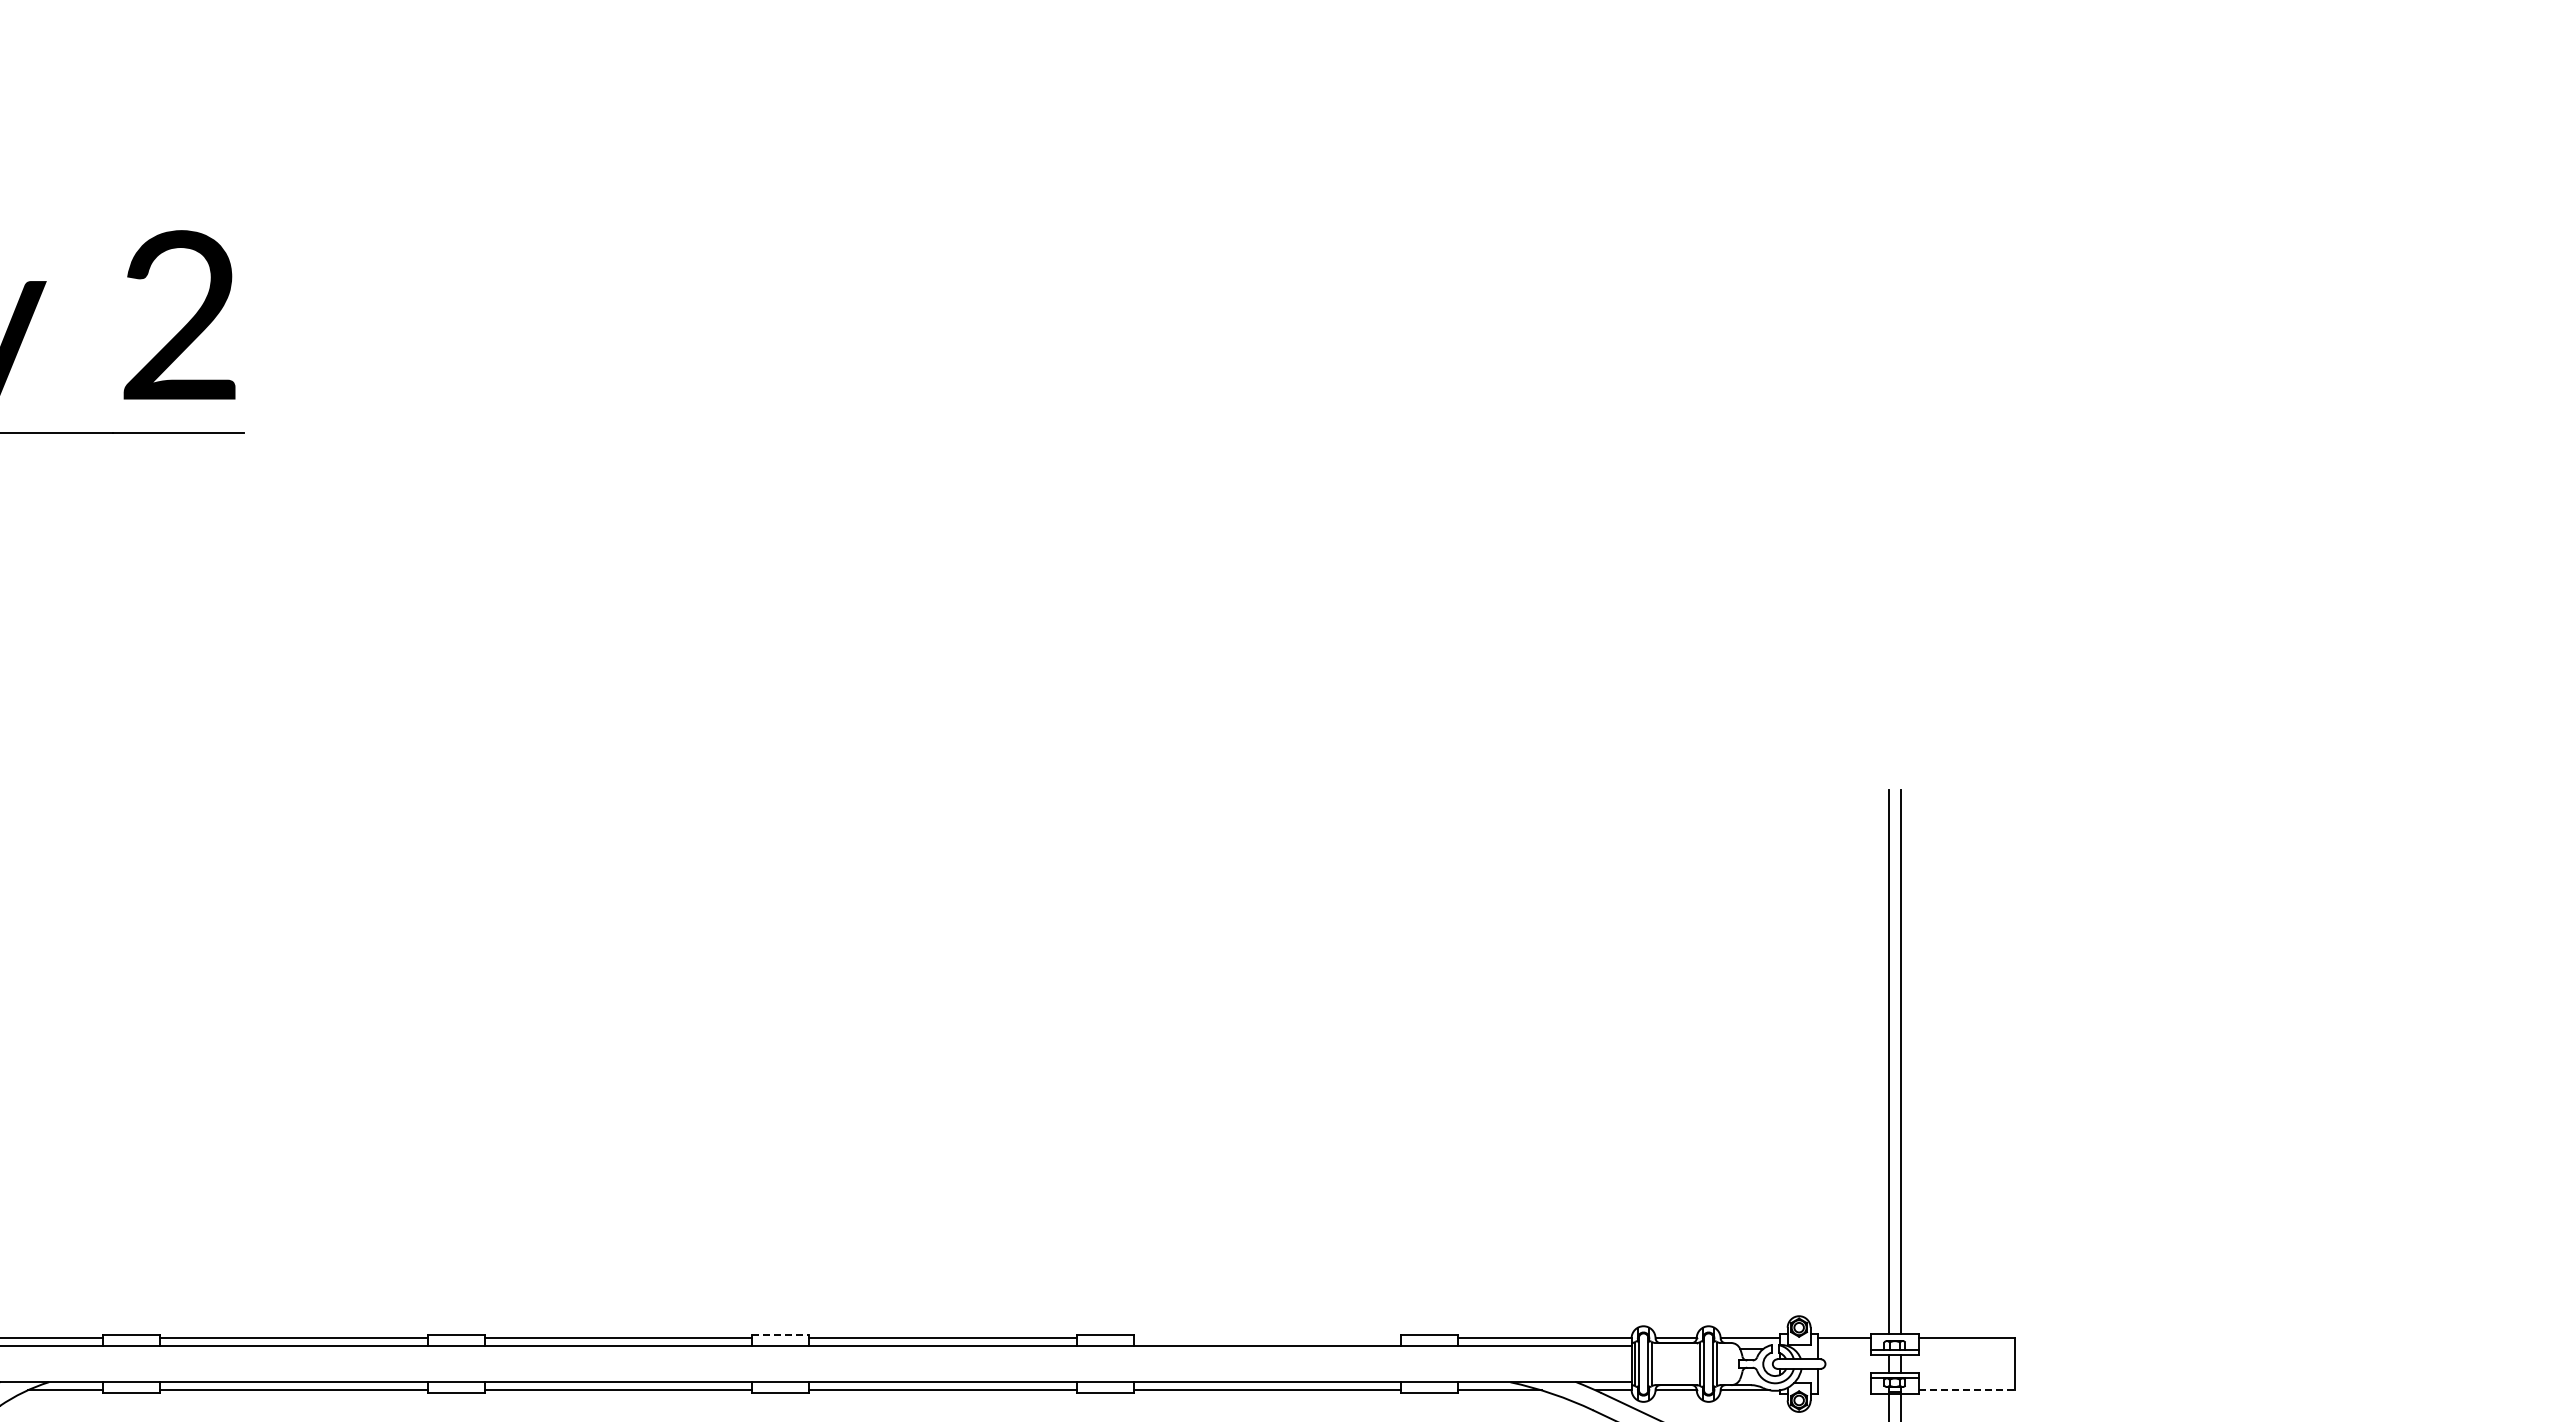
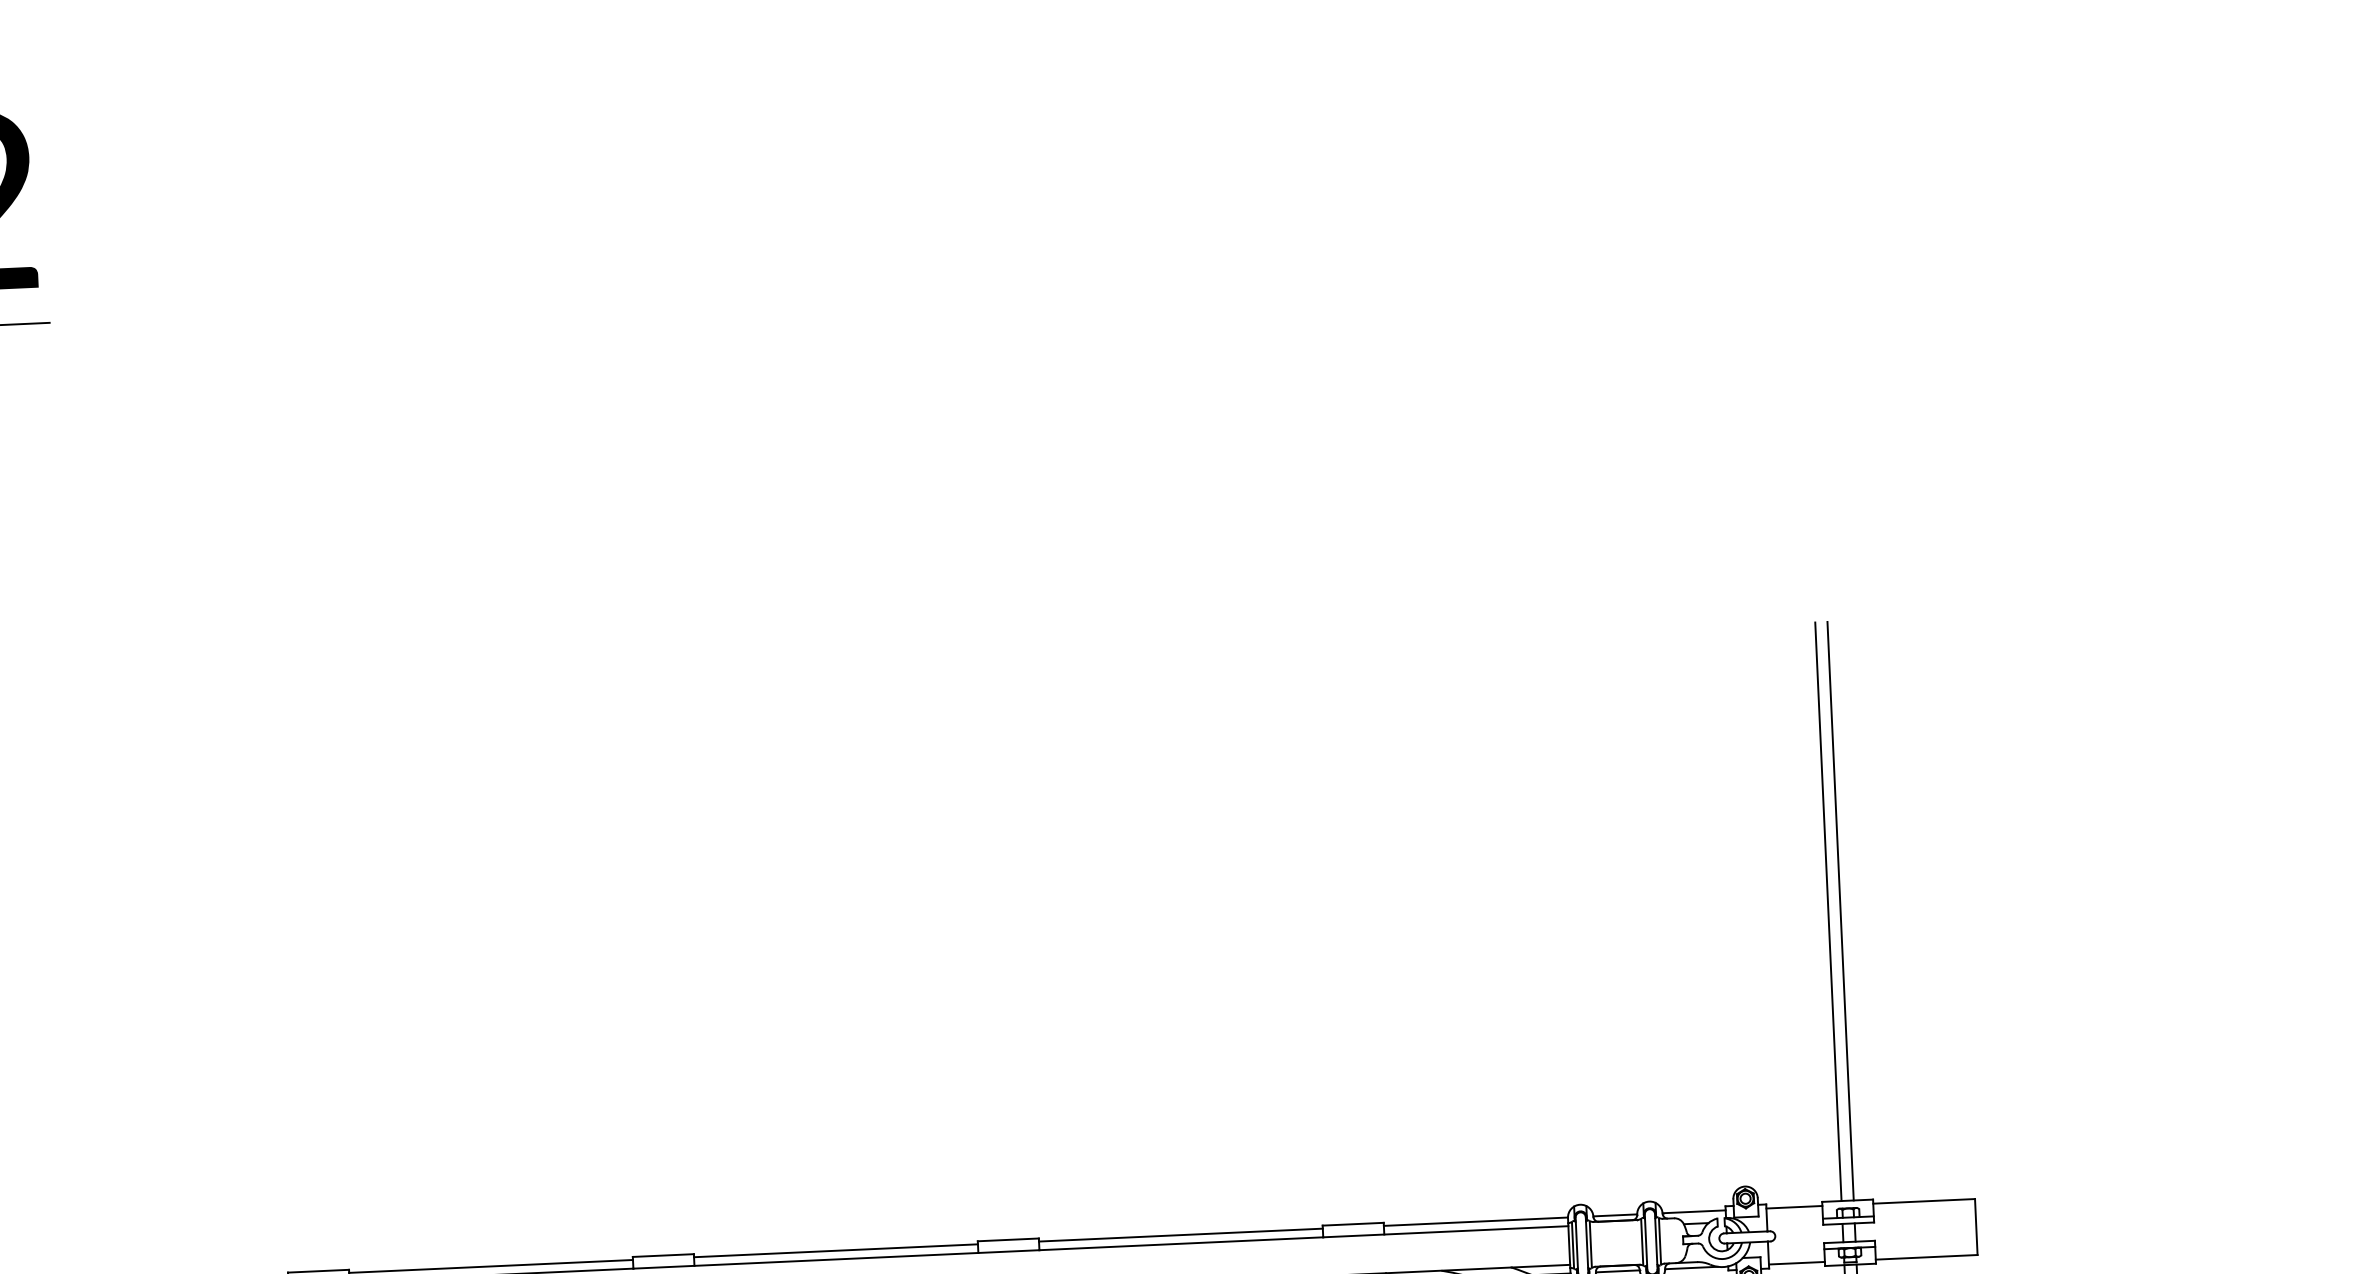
line: (780, 1334) -> (663, 1255), dashed -> solid
line: (1266, 1337) -> (1179, 1234), added
line: (1844, 1390) -> (1796, 1263), added
line: (1966, 1390) -> (1926, 1257), dashed -> solid

